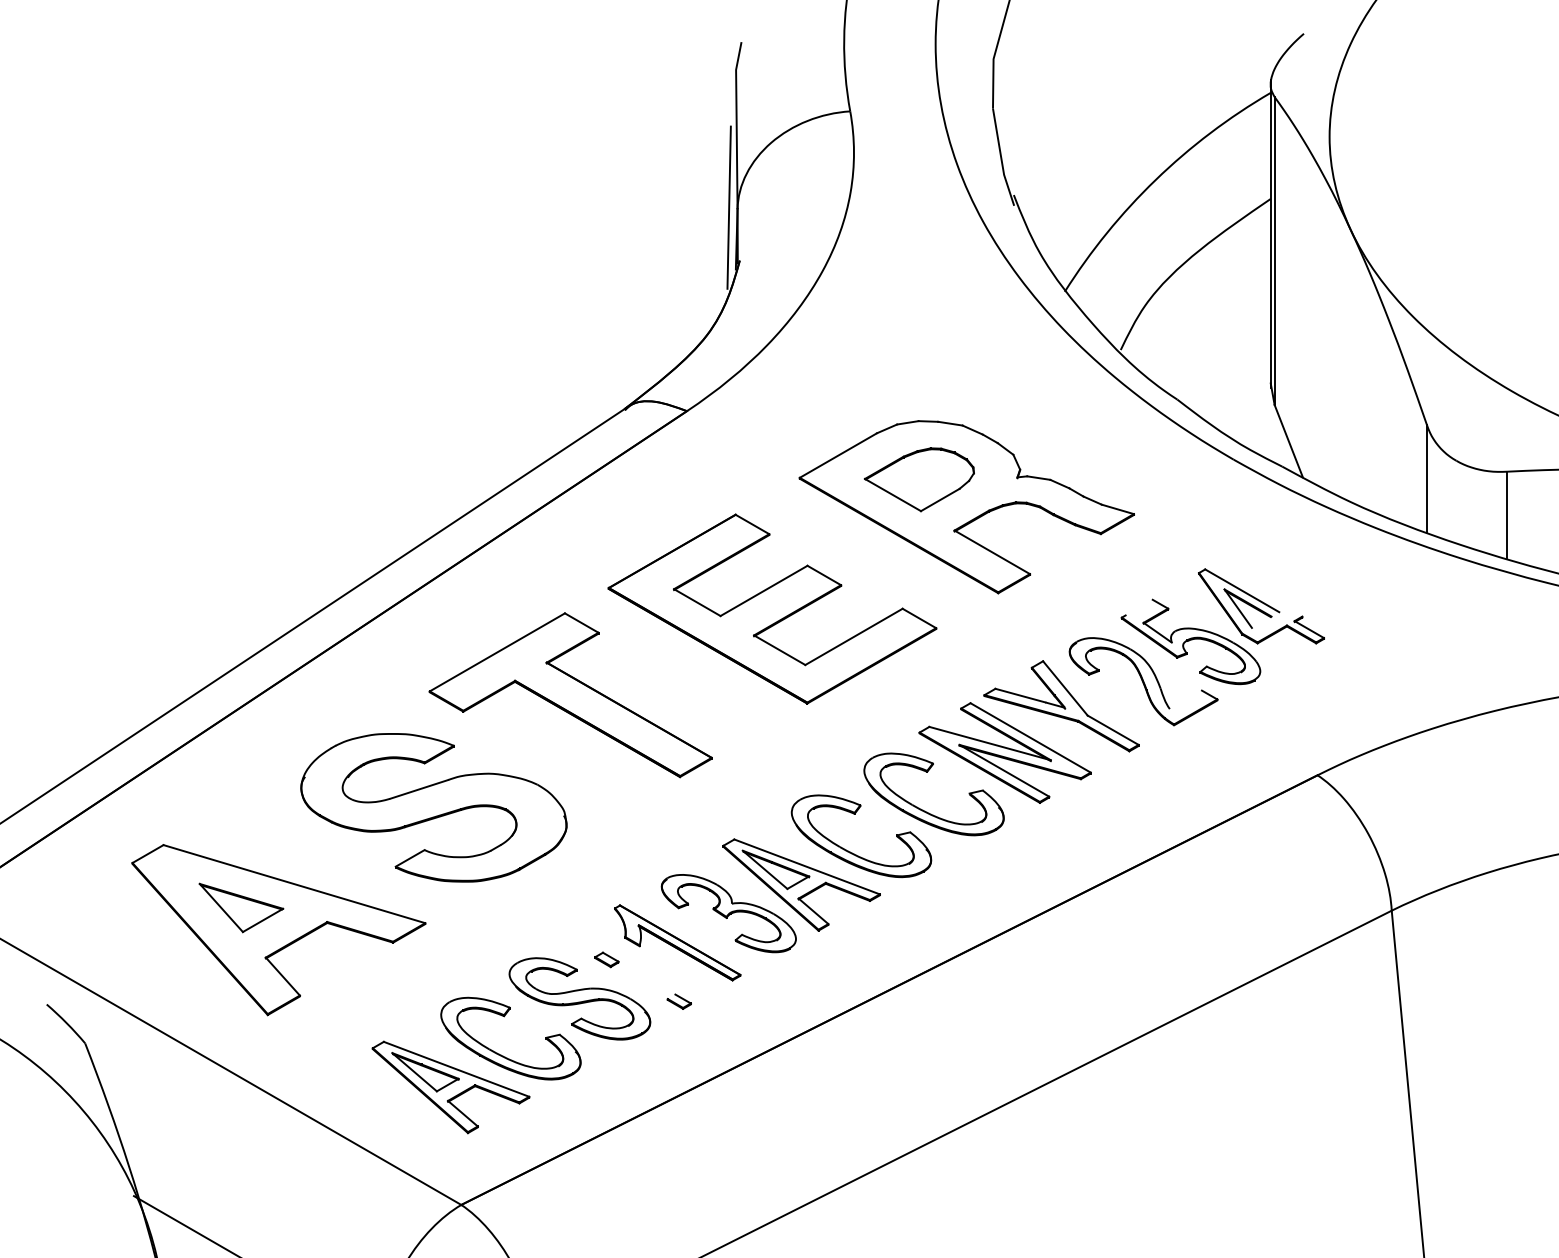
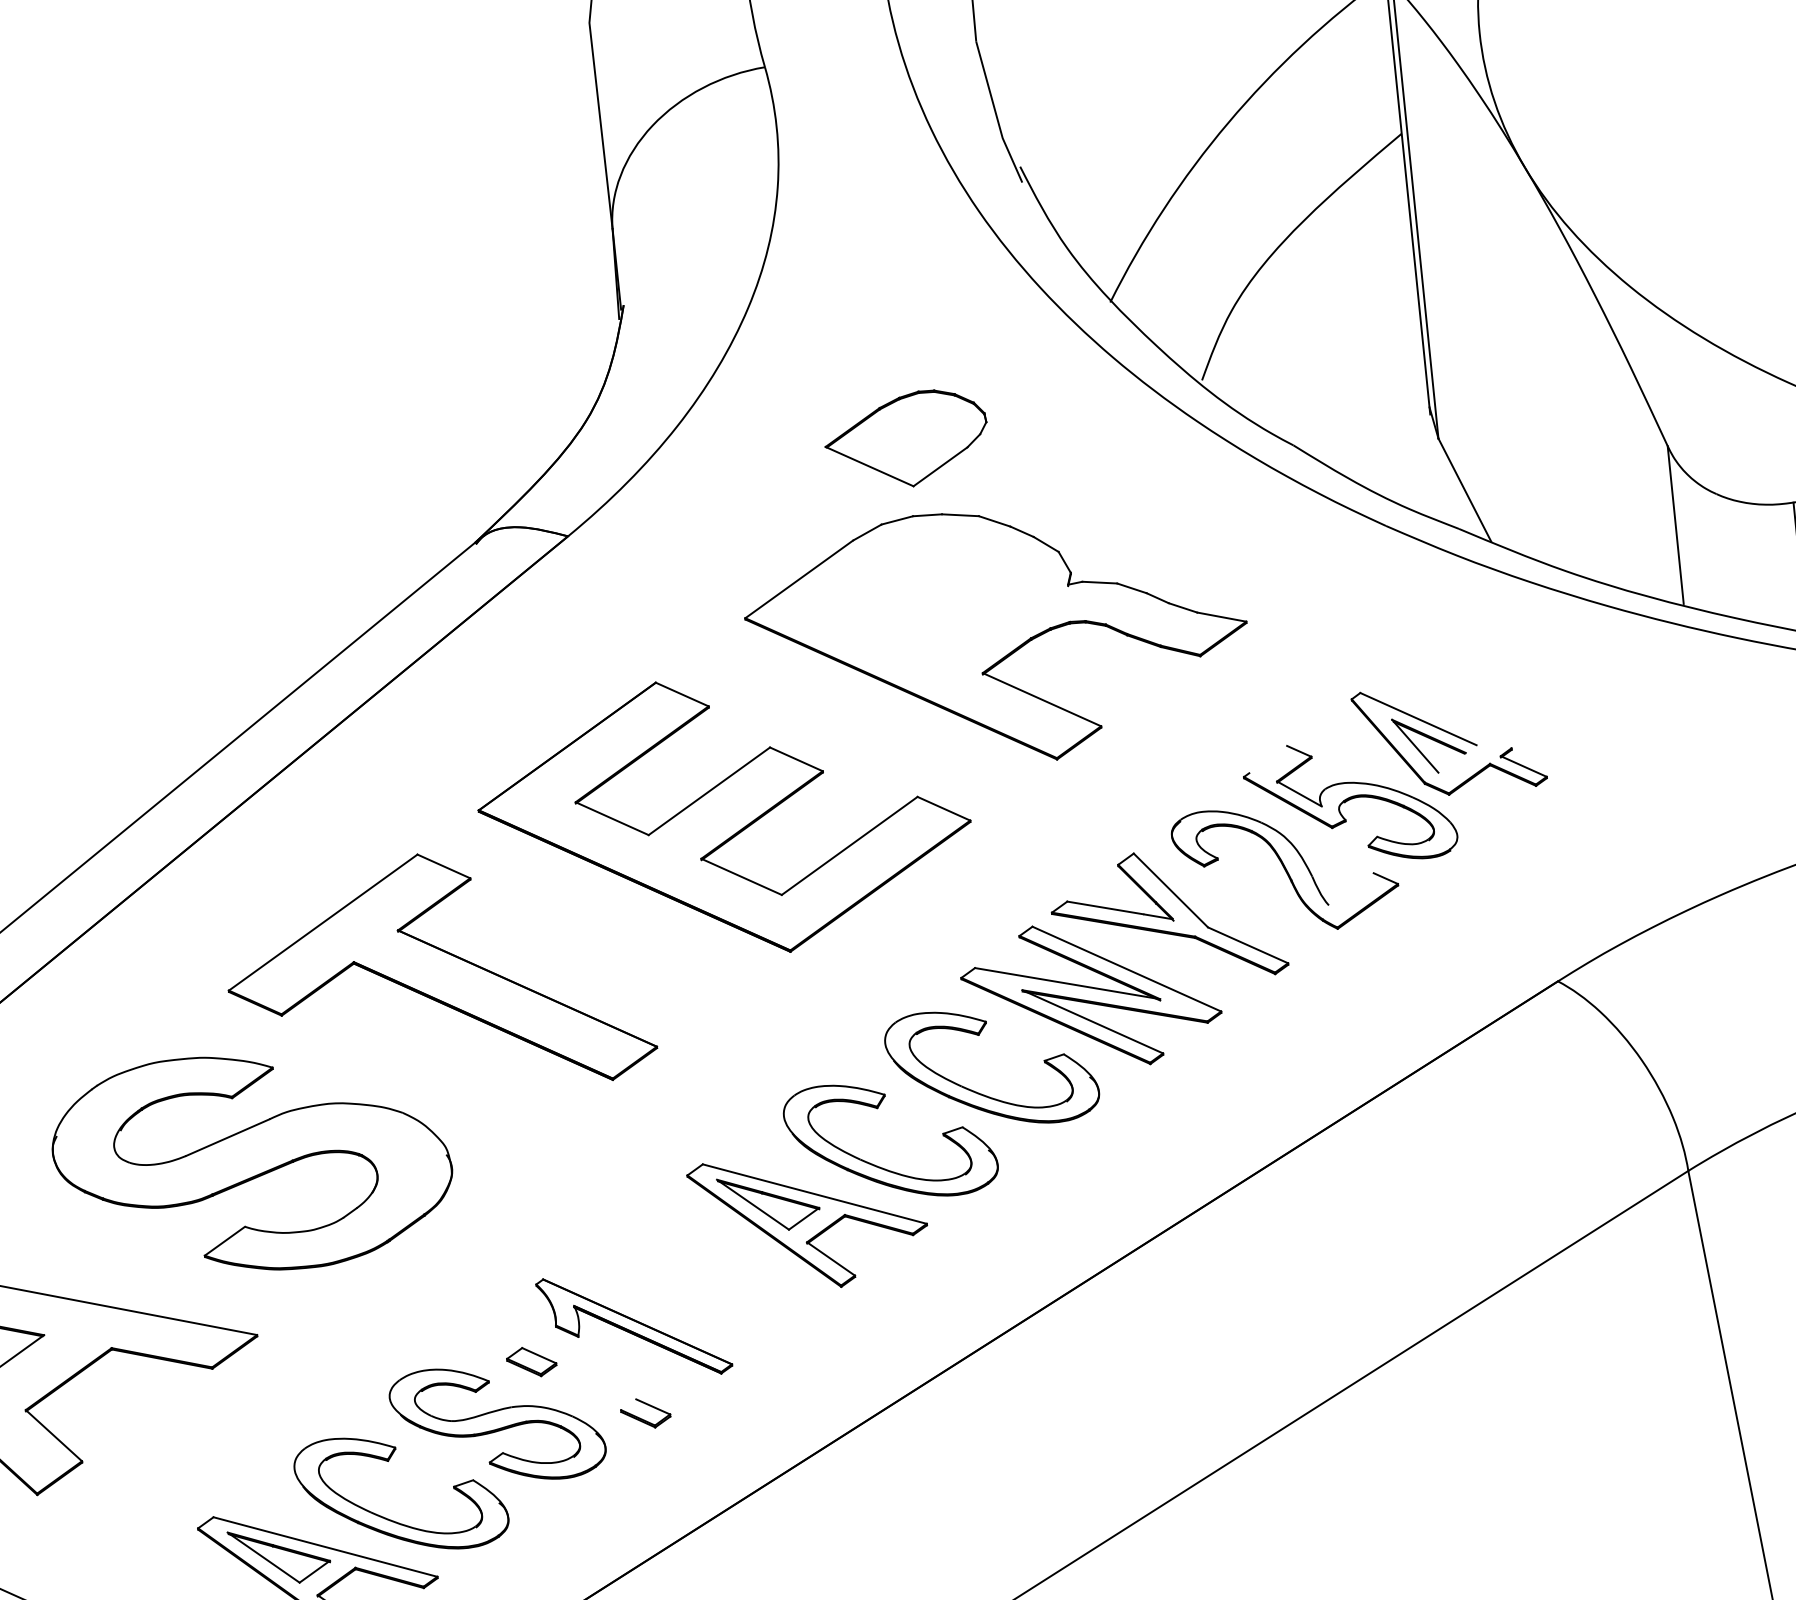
line: (728, 207) -> (598, 228), removed
part: (919, 479) -> (906, 439), moved
part: (728, 913) -> (705, 1275), removed
part: (606, 959) -> (531, 1361), size x1.4
part: (678, 1001) -> (644, 1413), size x1.4

